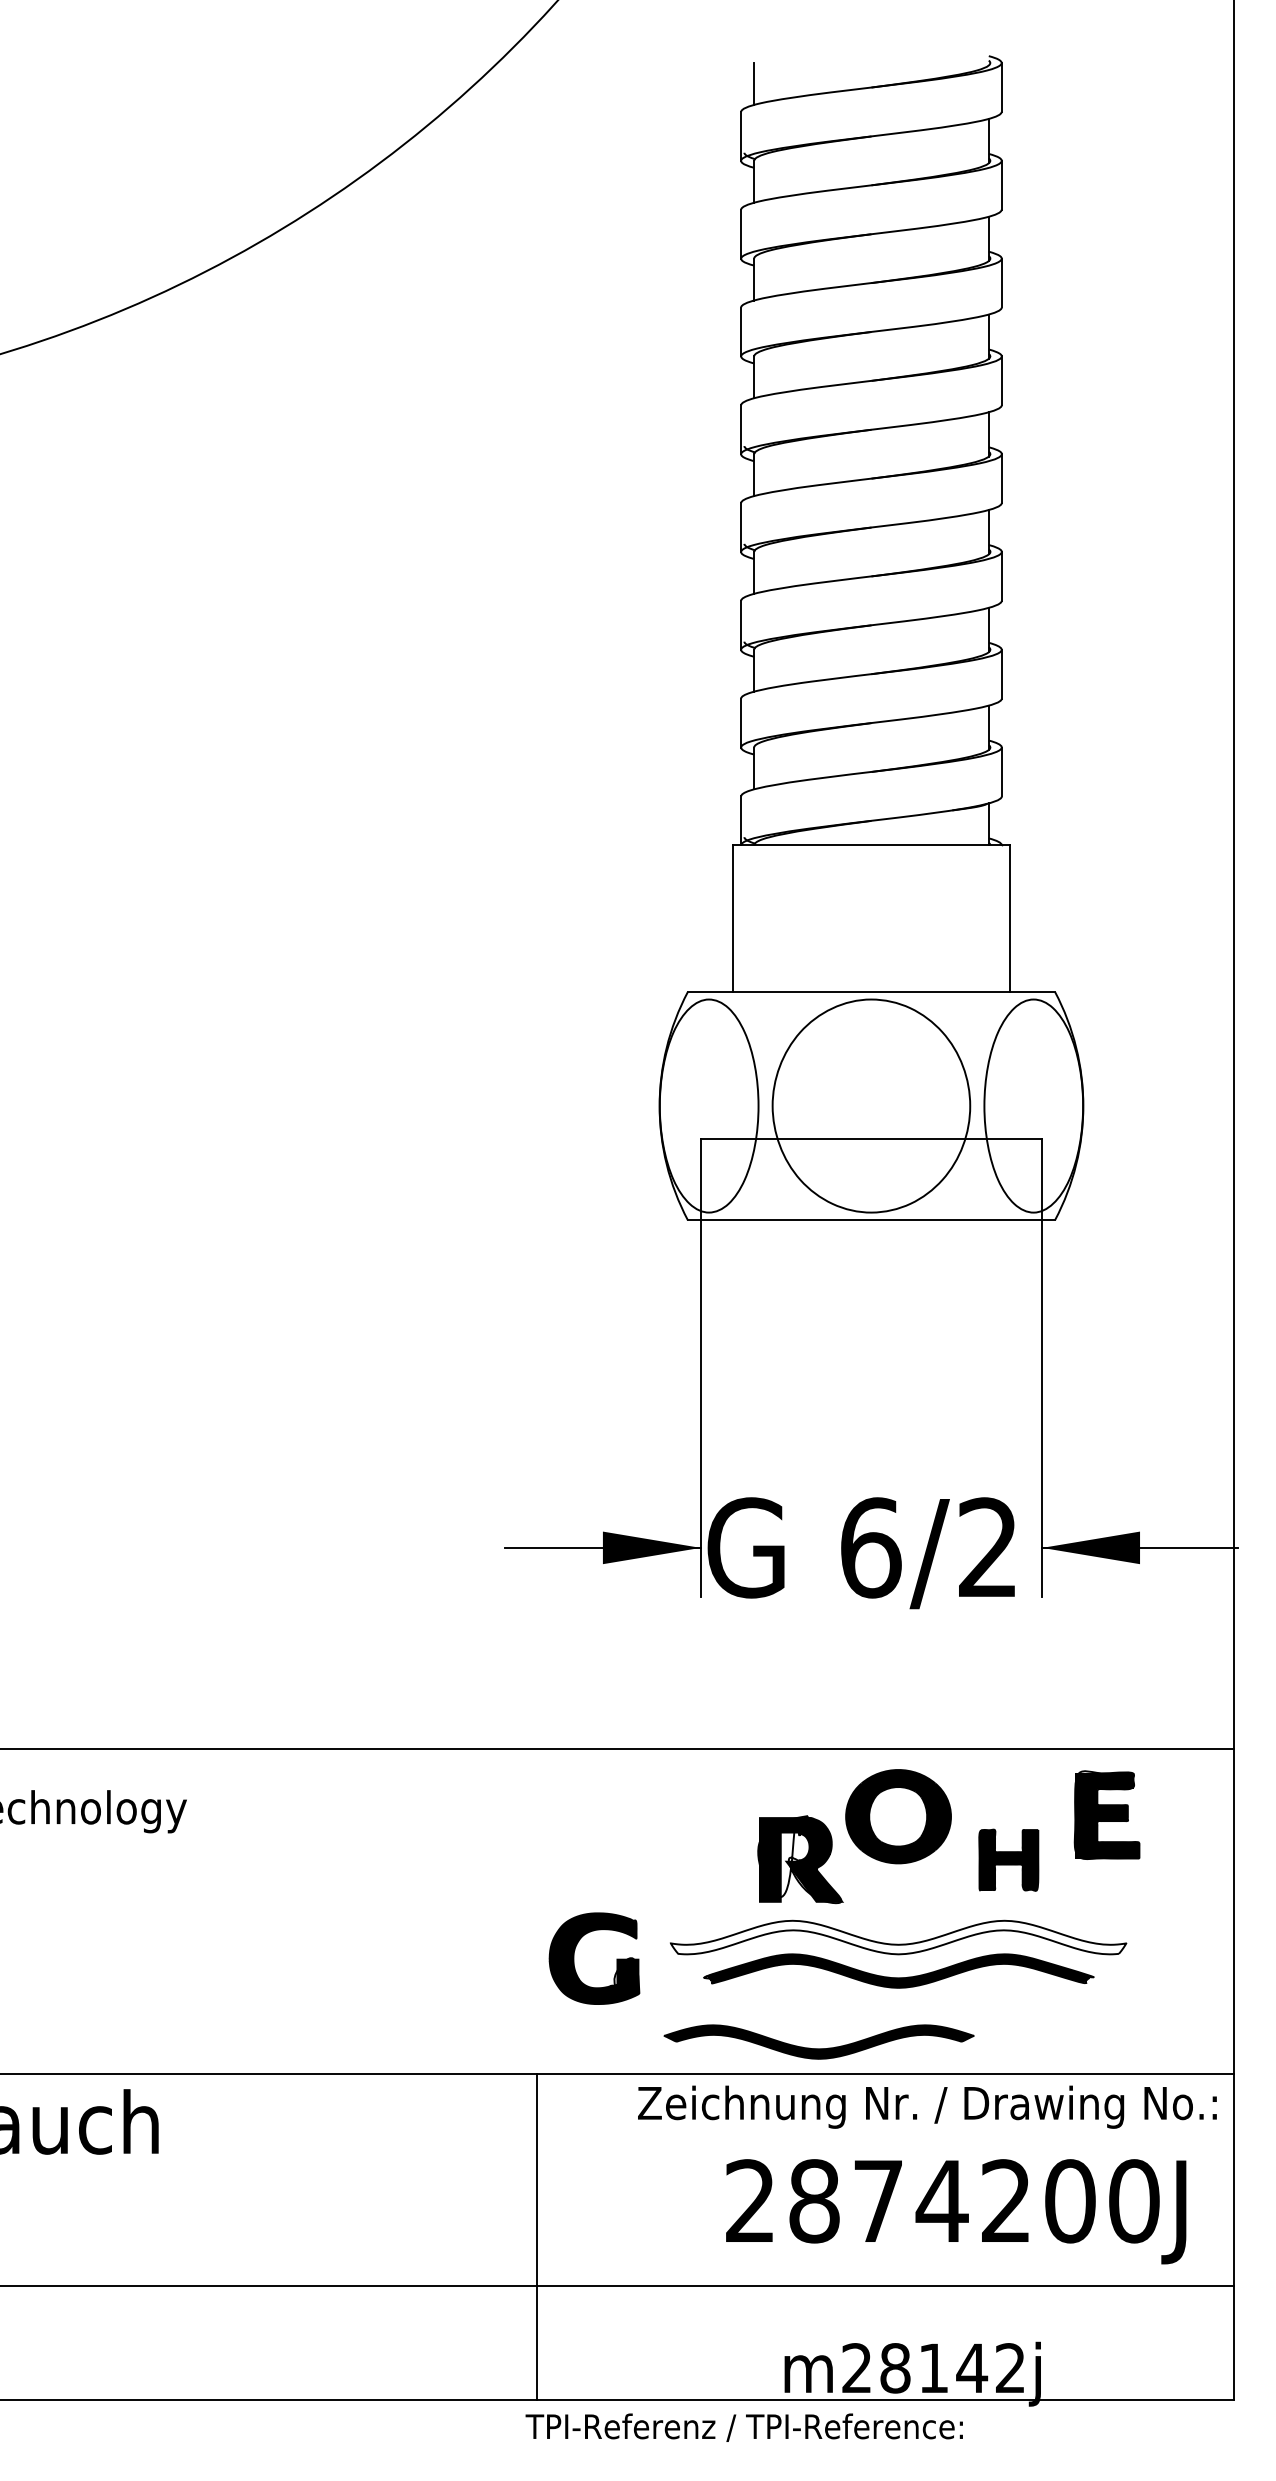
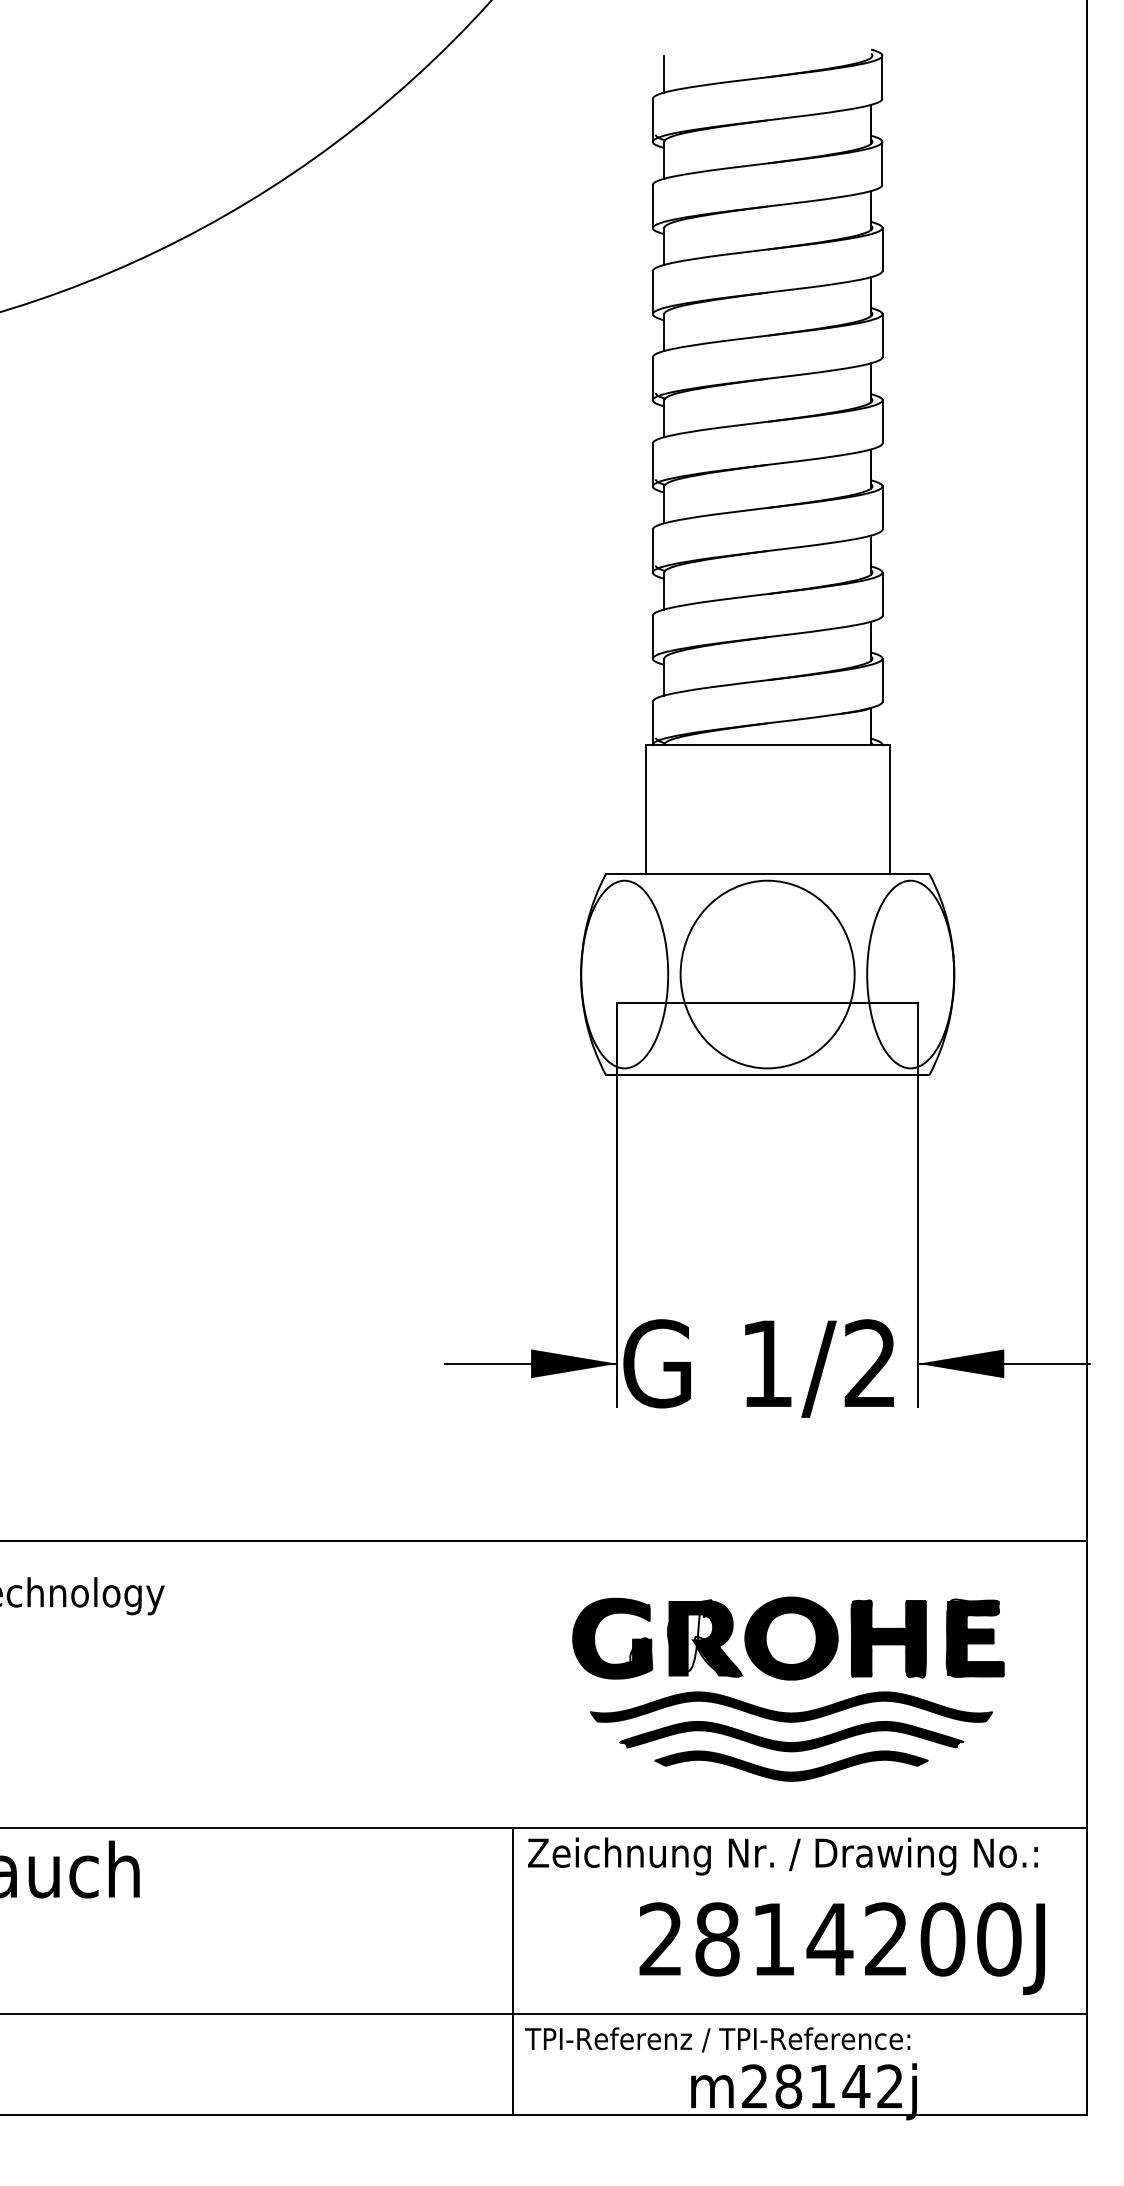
text: (871, 1547) -> (767, 1363), 6/2 -> 1/2
part: (1106, 1814) -> (974, 1637), moved
part: (898, 1816) -> (791, 1638), moved
part: (1008, 1859) -> (888, 1638), size x1.43
fill: (898, 1936) -> (791, 1706), added
part: (575, 1955) -> (595, 1635), moved
part: (819, 2041) -> (791, 1765), moved
text: (926, 2107) -> (782, 1856), moved
text: (878, 2201) -> (773, 1939), 2874200J -> 2814200J
line: (536, 2236) -> (512, 1970), moved
text: (744, 2427) -> (717, 2039), moved

